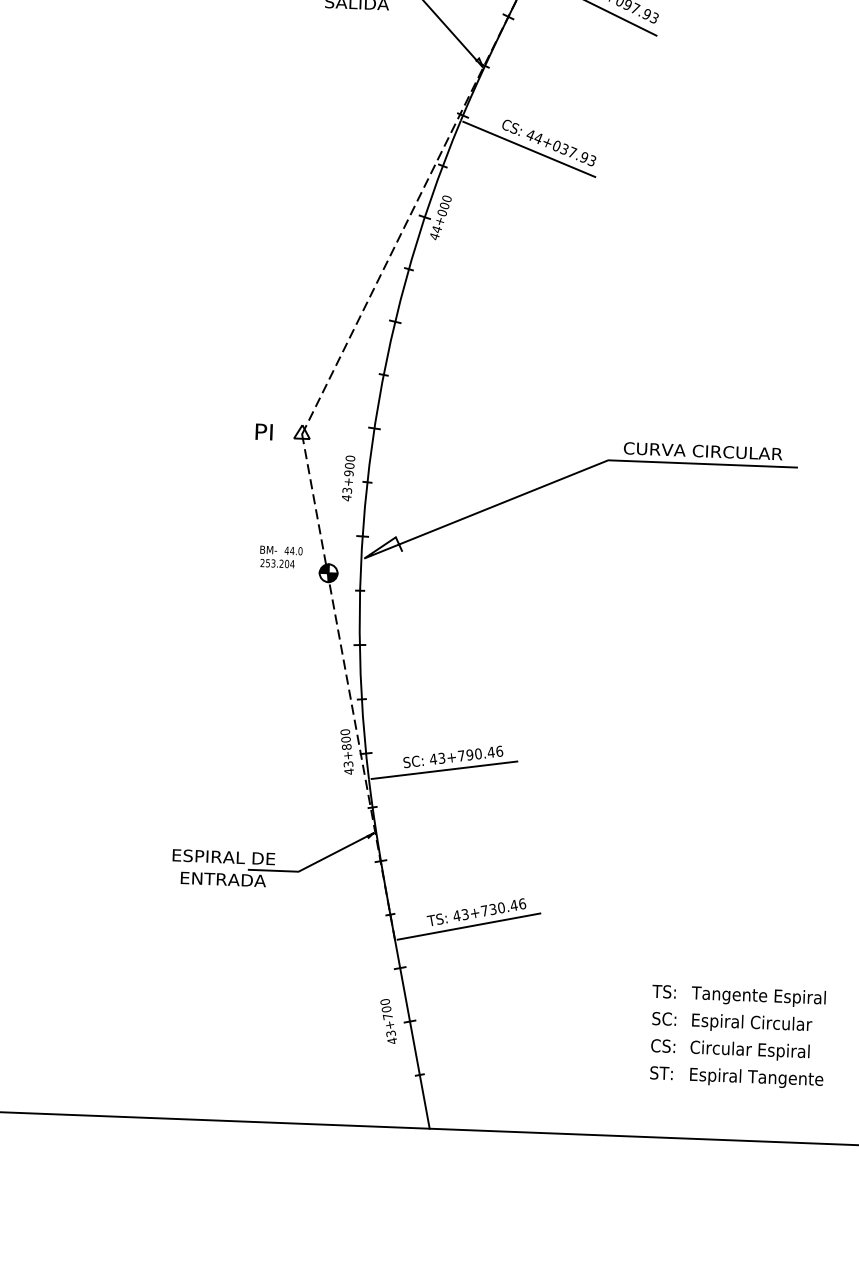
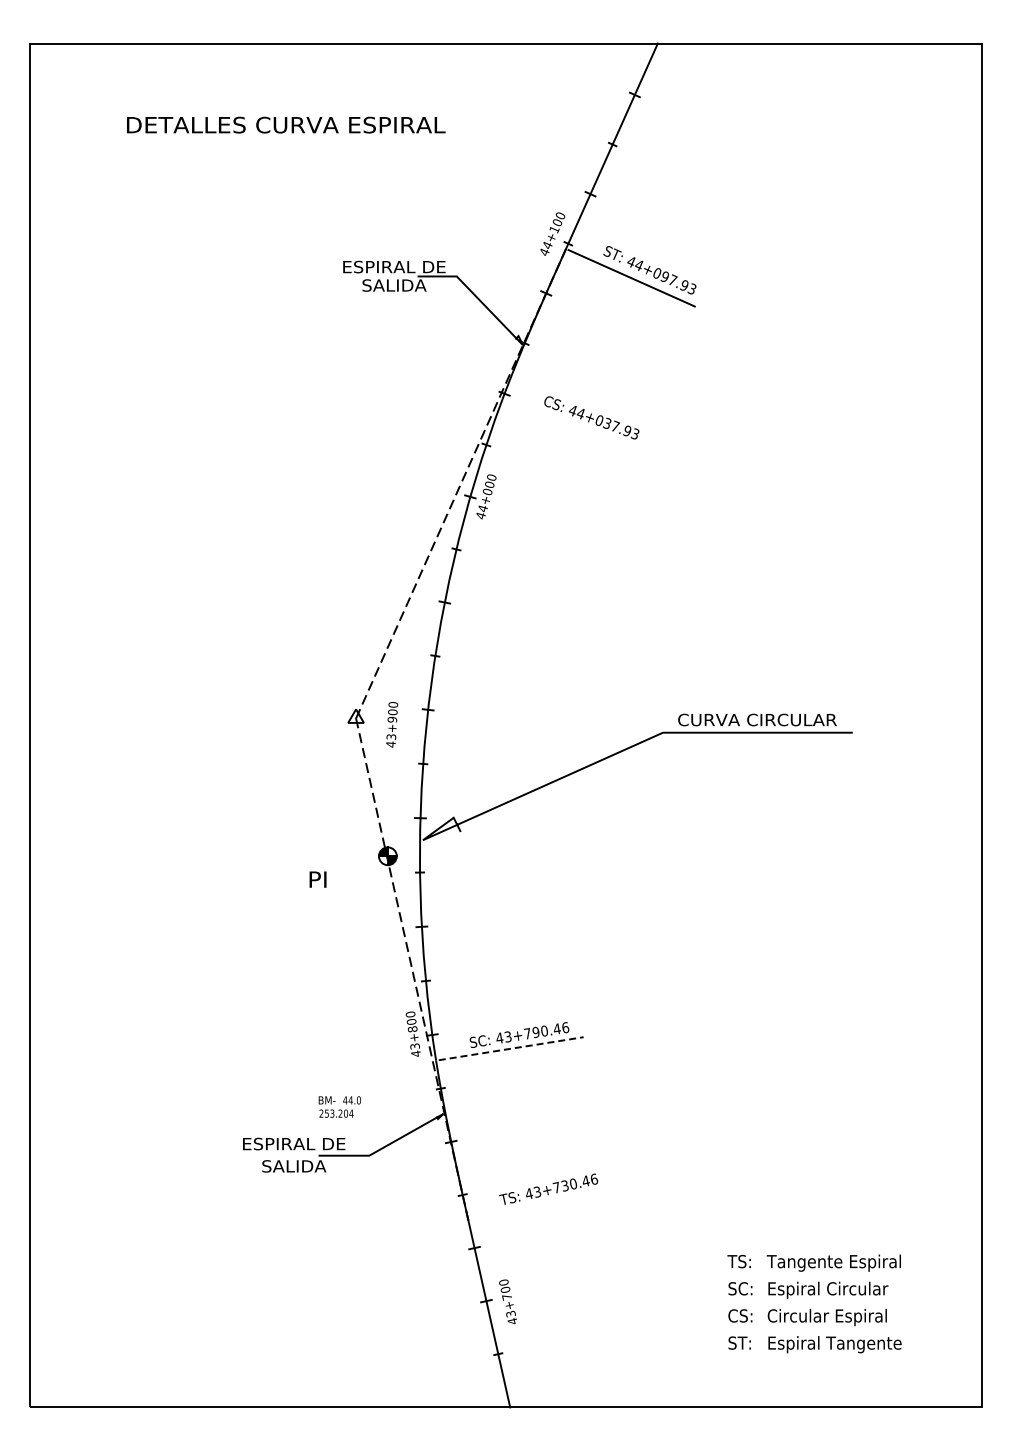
line: (529, 149) -> (572, 425), removed
text: (263, 431) -> (317, 879), moved
text: (348, 478) -> (392, 724), moved
text: (280, 556) -> (339, 1106), moved
line: (444, 770) -> (511, 1048), solid -> dashed
text: (223, 879) -> (294, 1166), ENTRADA -> SALIDA
line: (468, 926) -> (541, 1203), removed
text: (388, 1021) -> (507, 1301), moved

